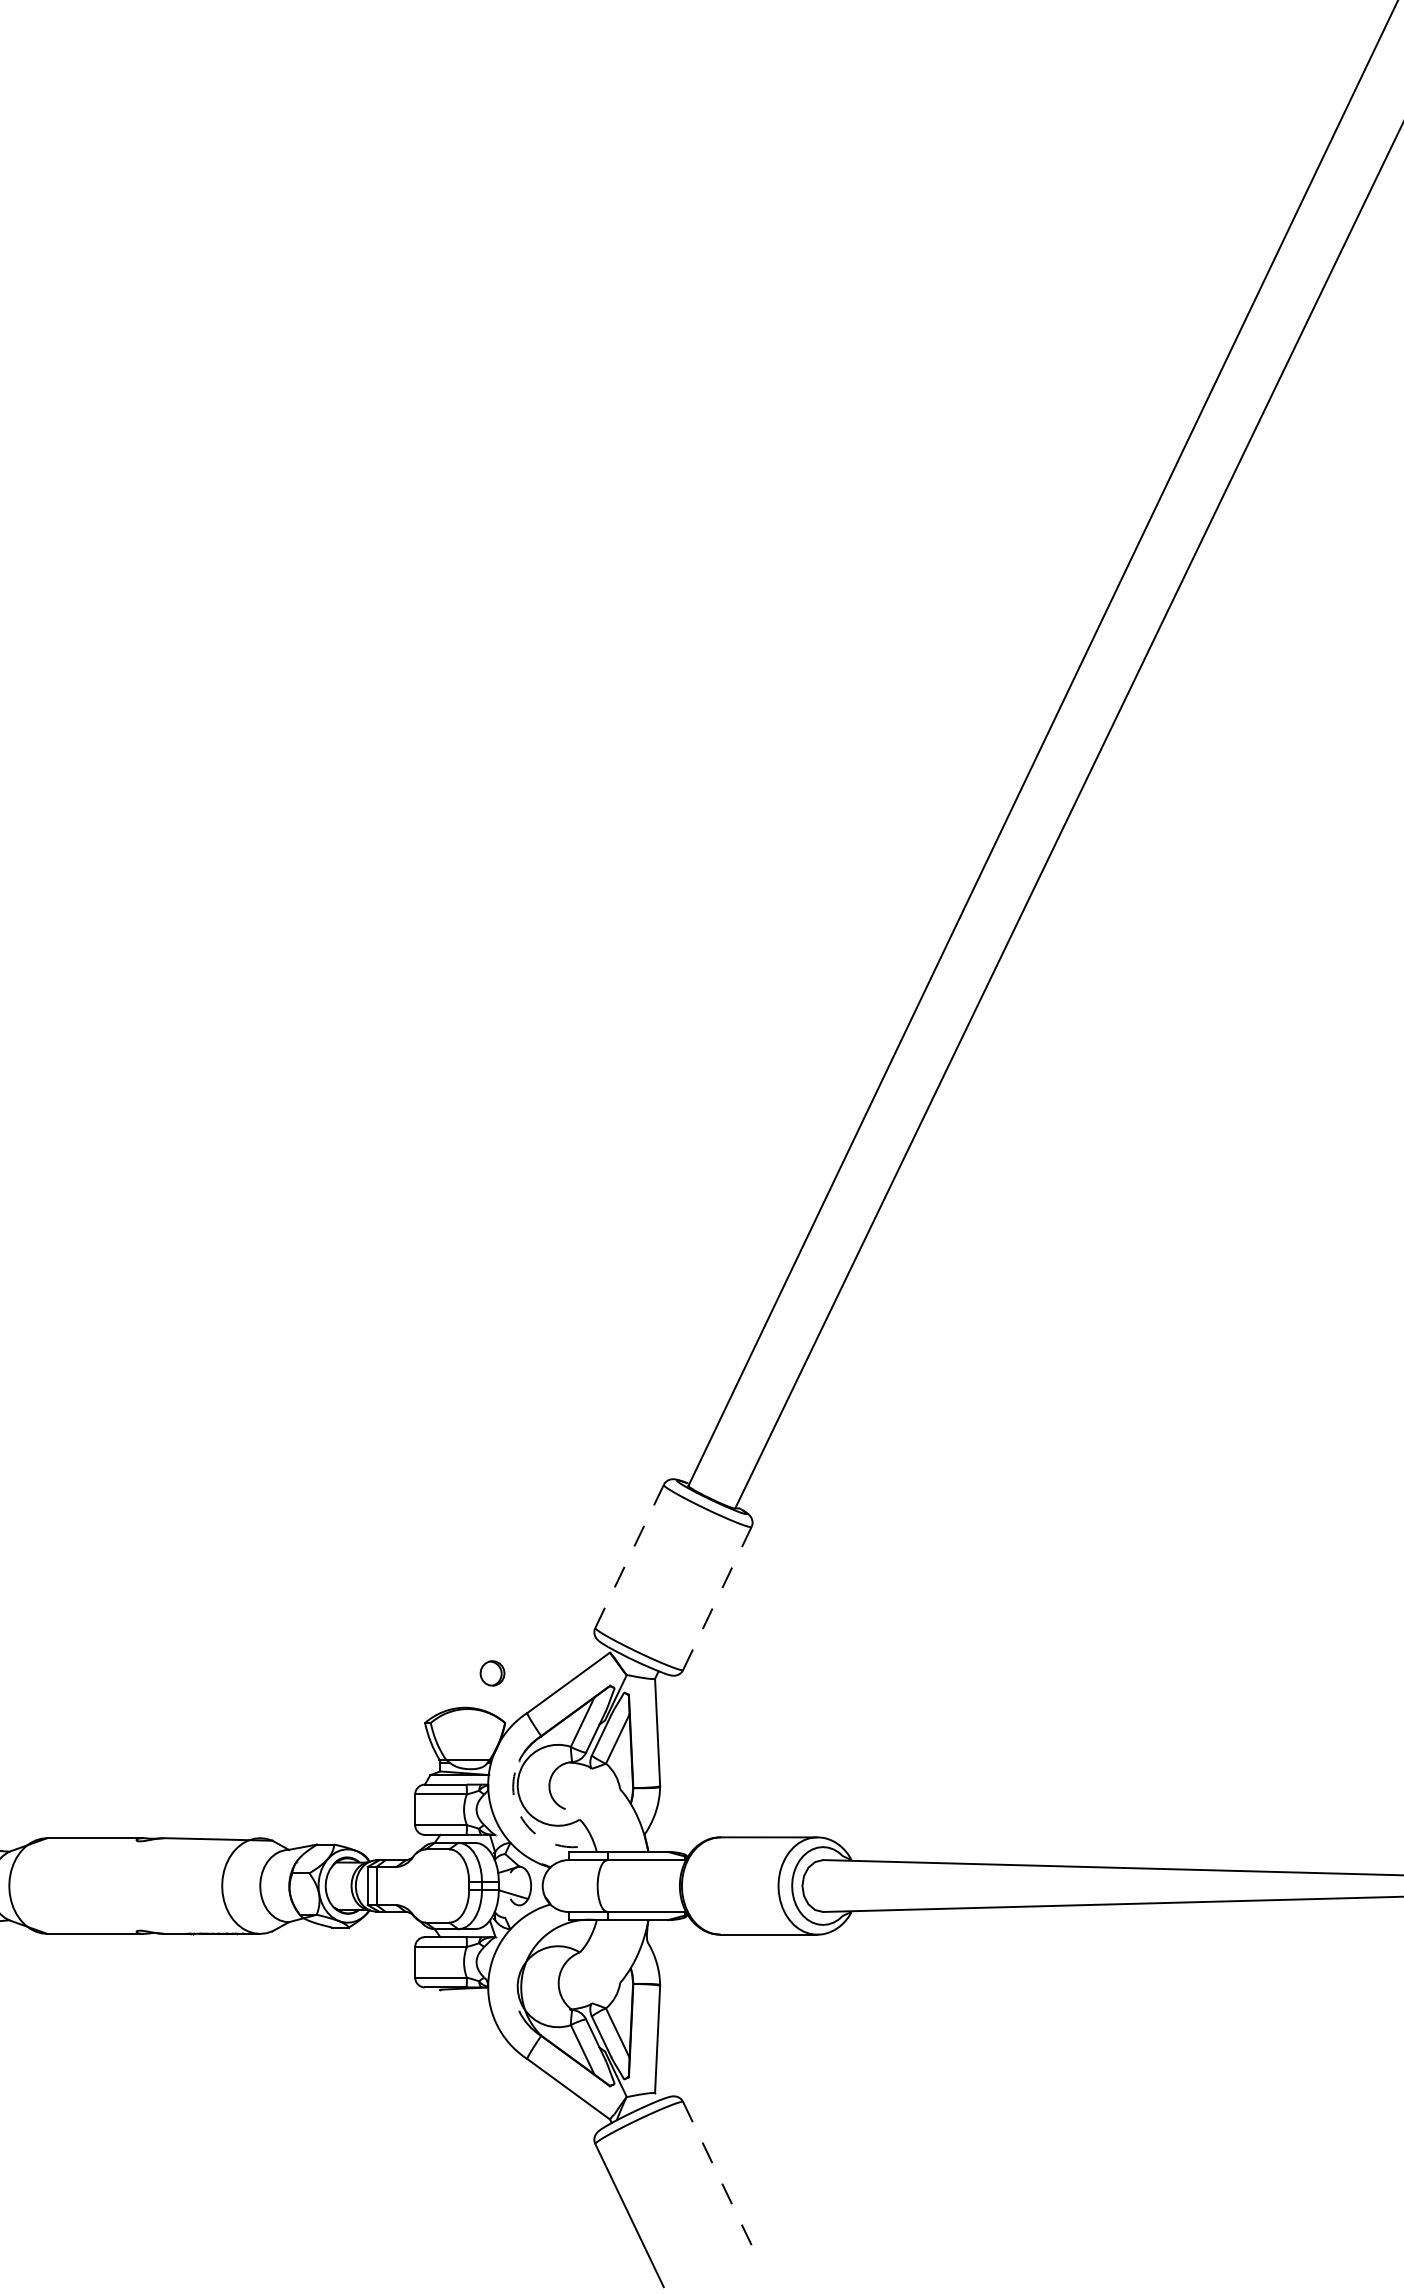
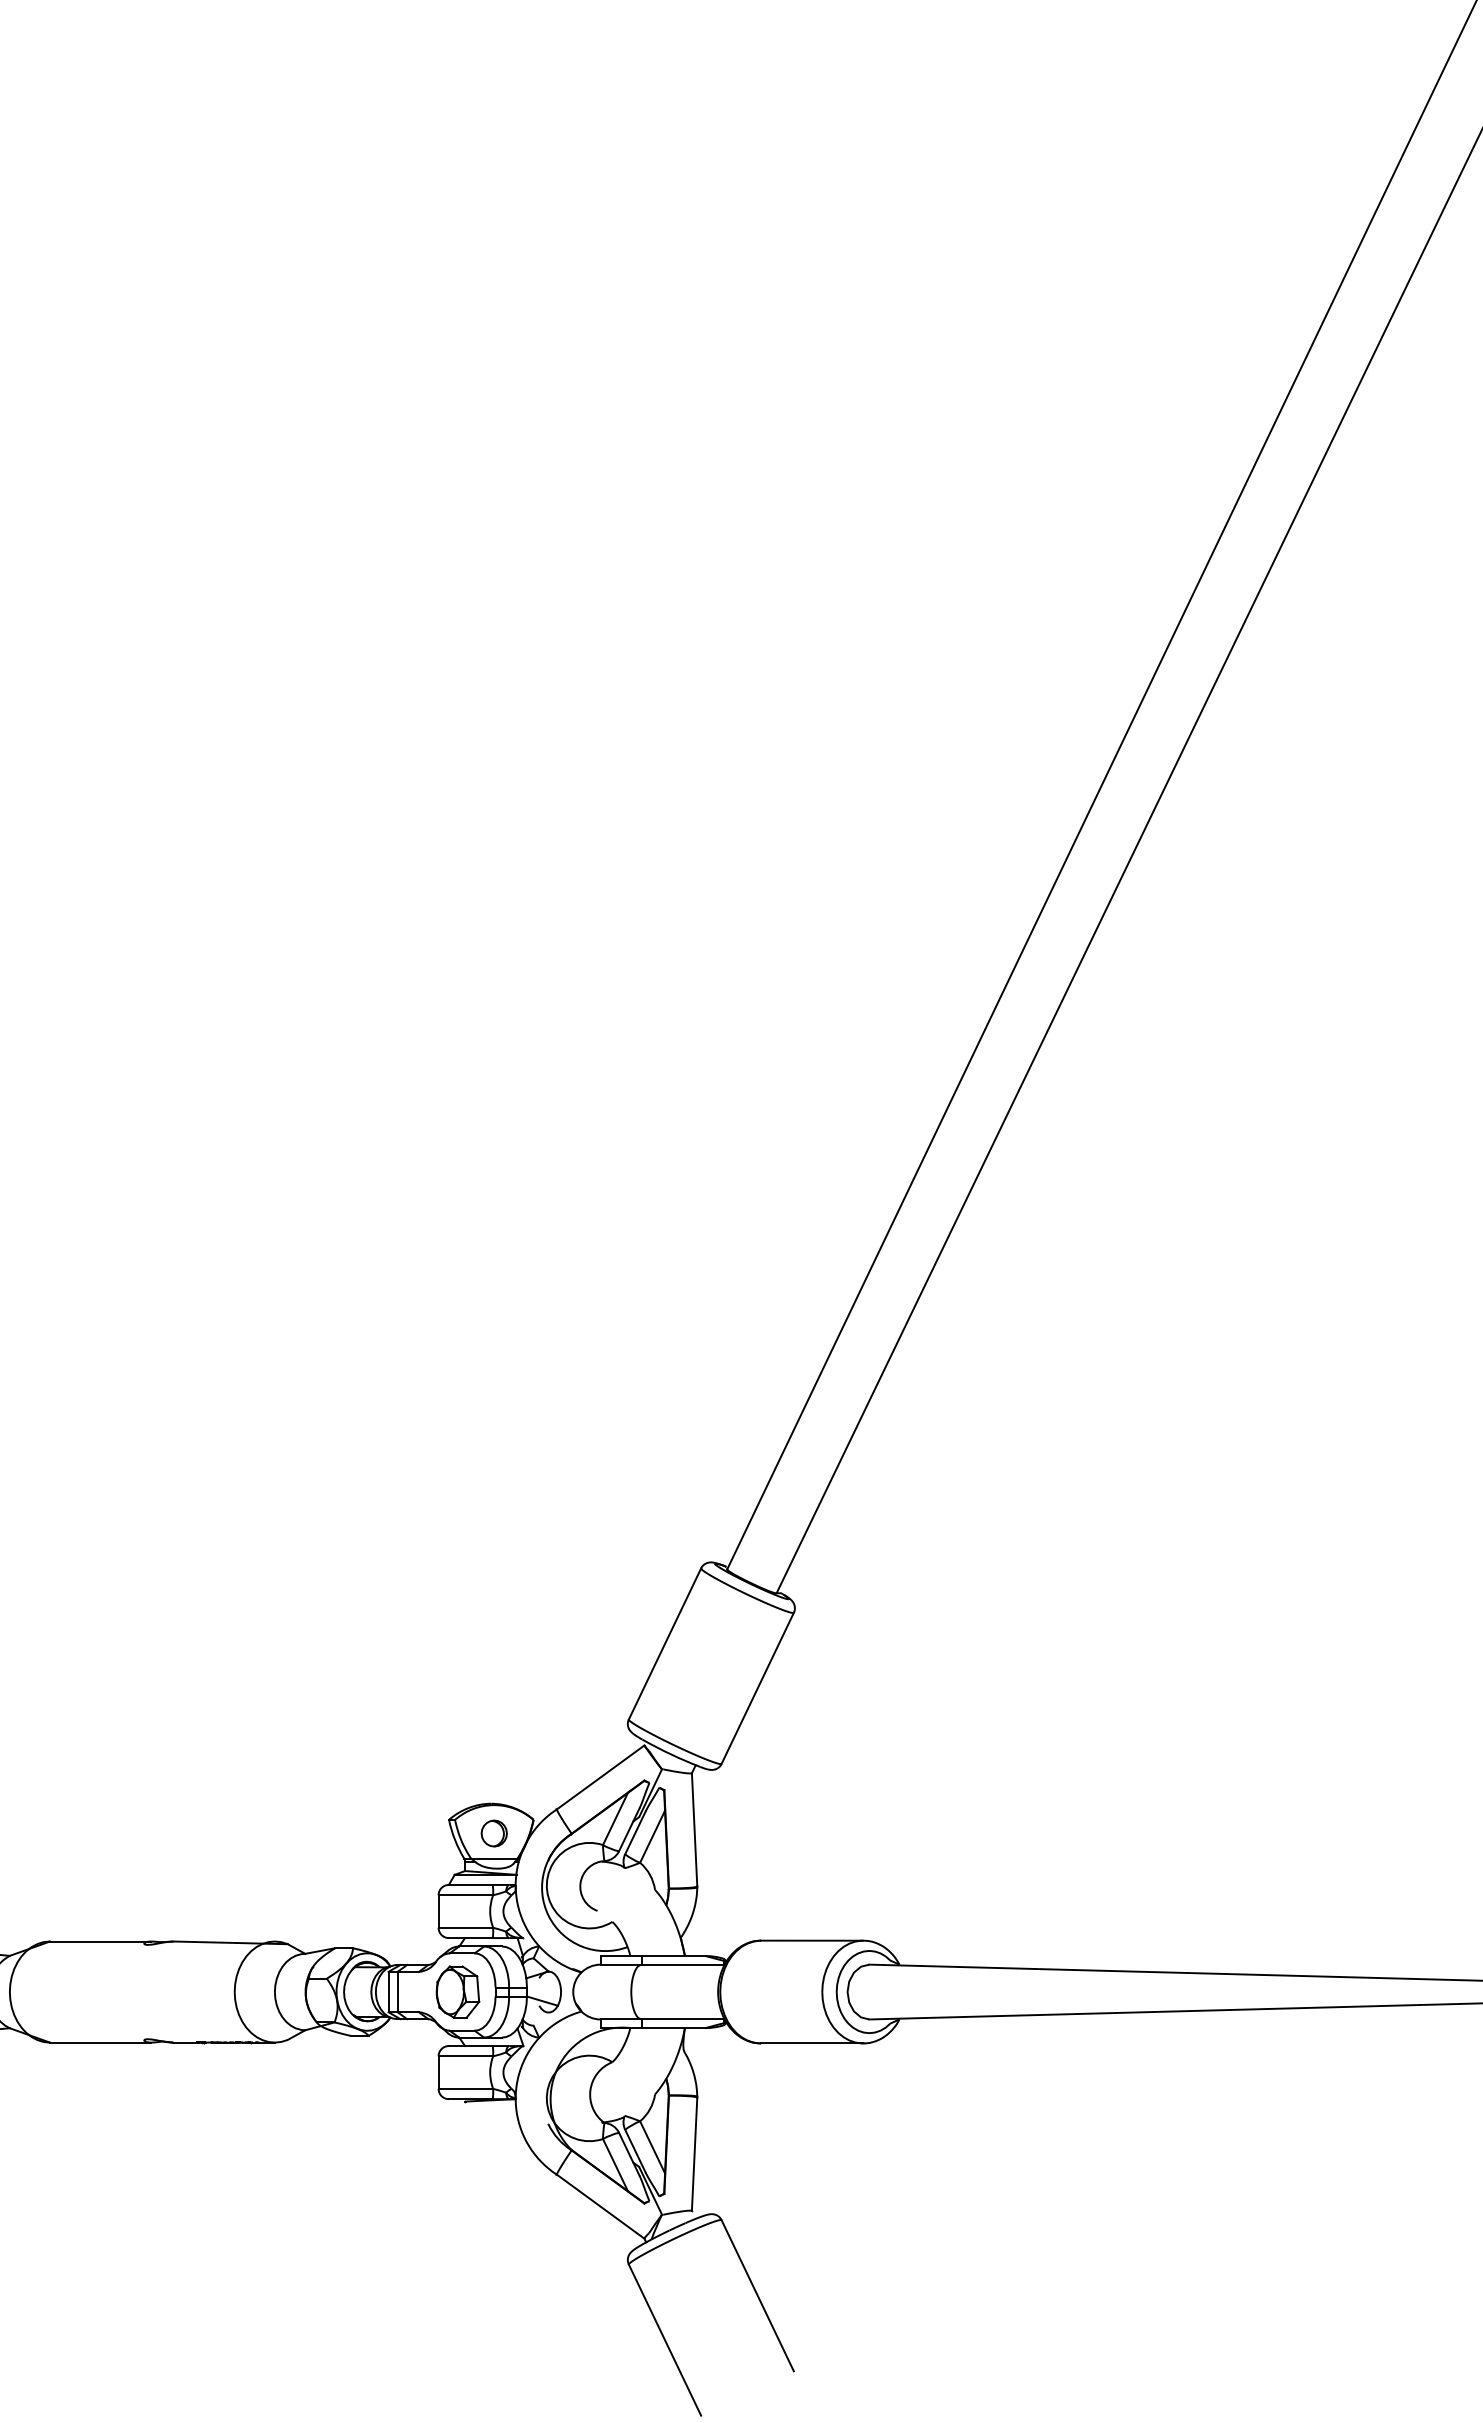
line: (630, 1556) -> (665, 1643), dashed -> solid
line: (717, 1598) -> (757, 1688), dashed -> solid
part: (491, 1673) -> (493, 1833), moved
arc: (519, 1813) -> (548, 1915), dashed -> solid
part: (433, 1885) -> (457, 1991), added
line: (717, 2173) -> (757, 2295), dashed -> solid

